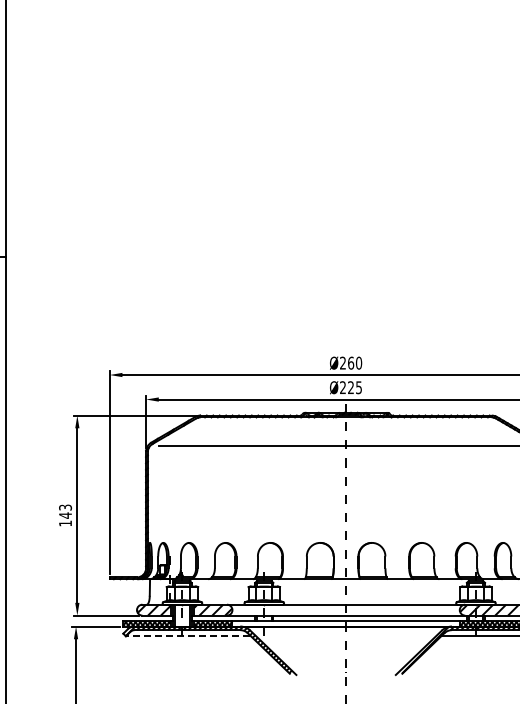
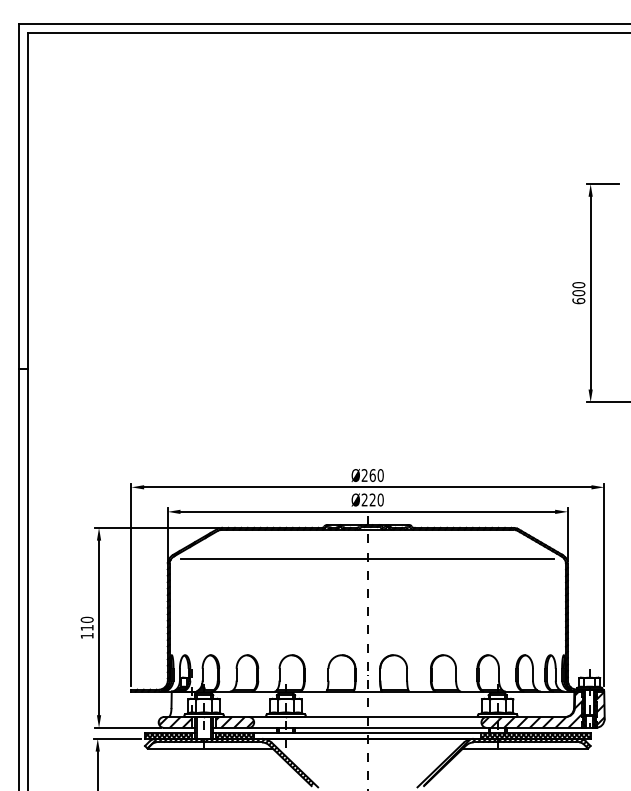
text: (358, 387) -> (380, 499), Ø225 -> Ø220
text: (64, 511) -> (86, 623), 143 -> 110
line: (187, 636) -> (209, 748), dashed -> solid

